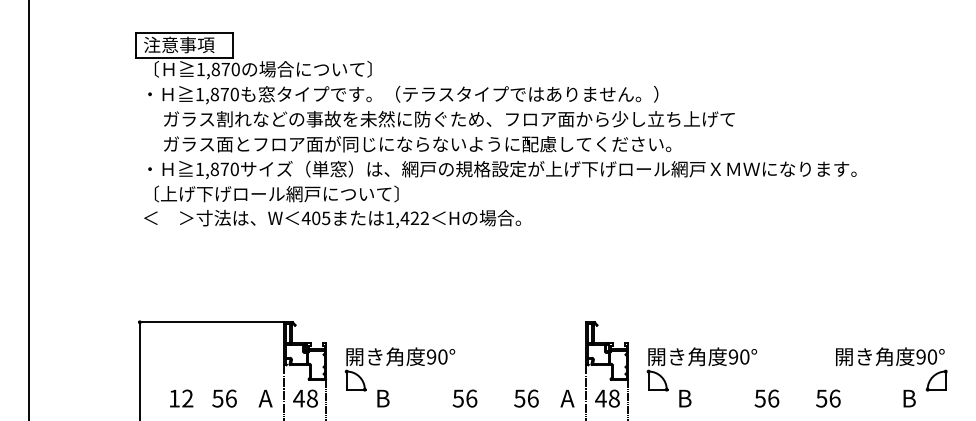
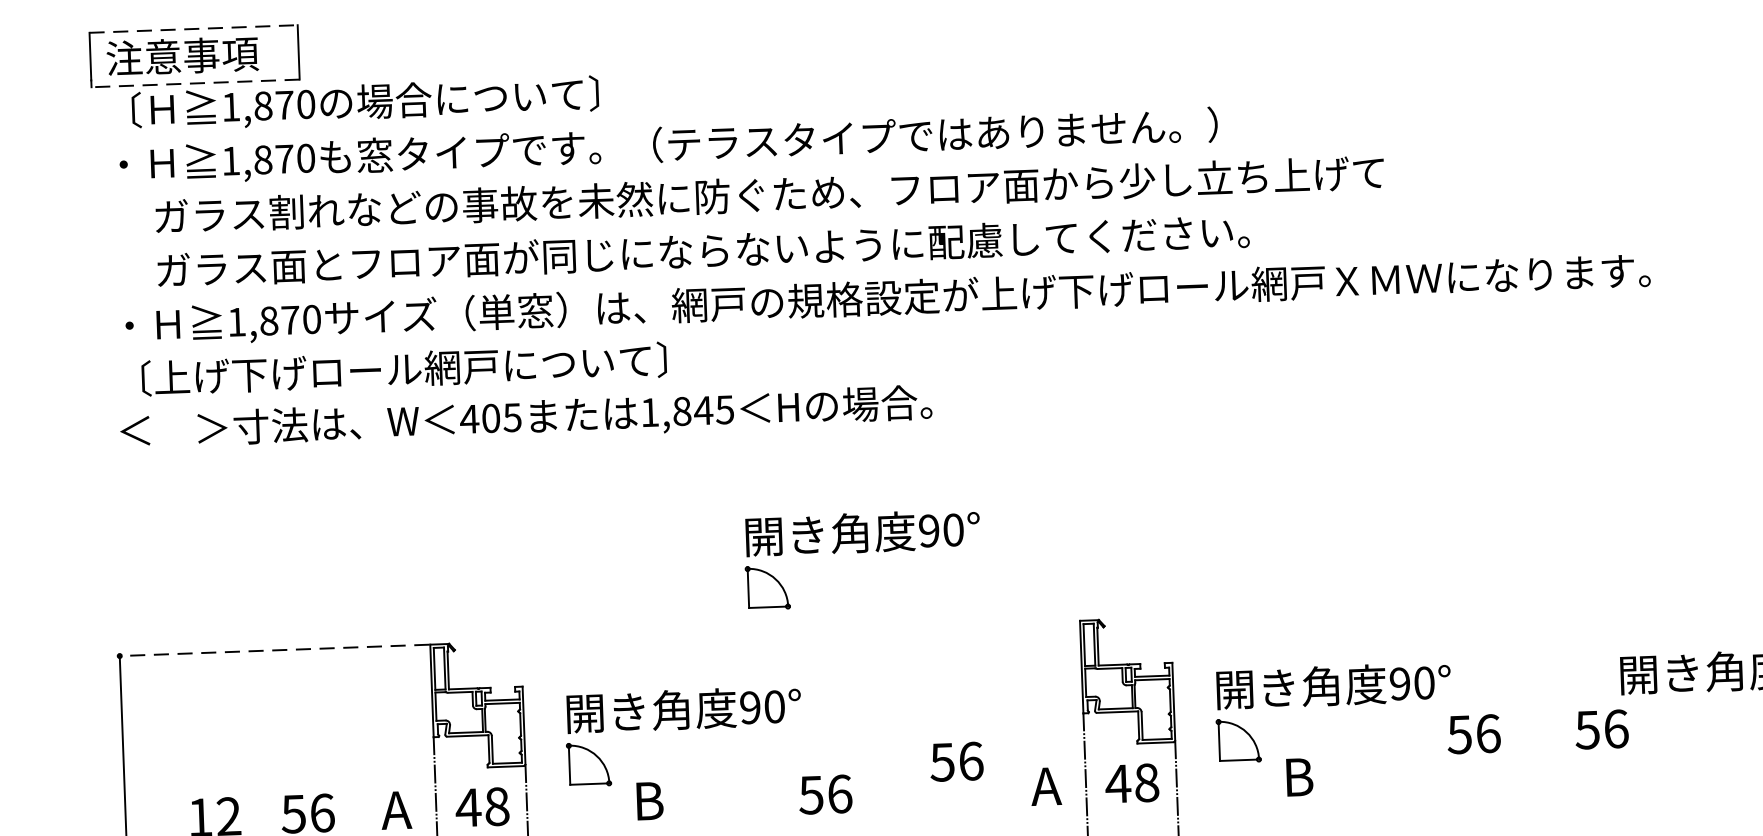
line: (185, 32) -> (195, 28), solid -> dashed
line: (184, 57) -> (194, 82), solid -> dashed
text: (414, 218) -> (702, 411), 1,422 -> 1,845
part: (485, 290) -> (861, 560), added
line: (210, 322) -> (271, 650), solid -> dashed
text: (526, 398) -> (956, 761), moved
text: (766, 398) -> (1473, 734), moved
text: (828, 398) -> (1602, 729), moved

